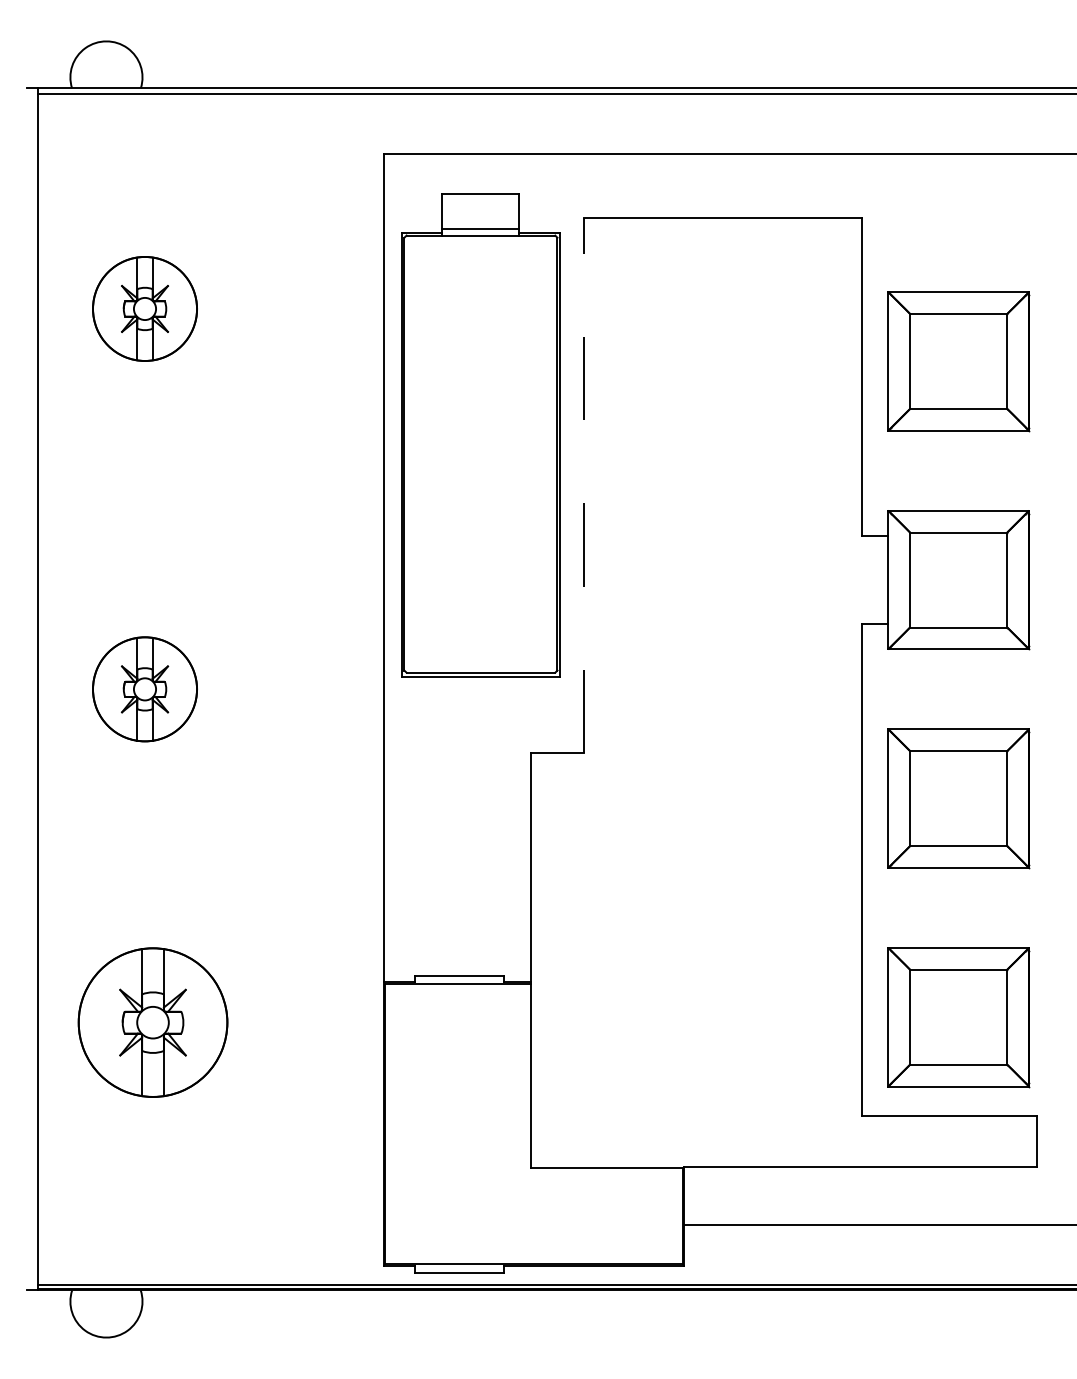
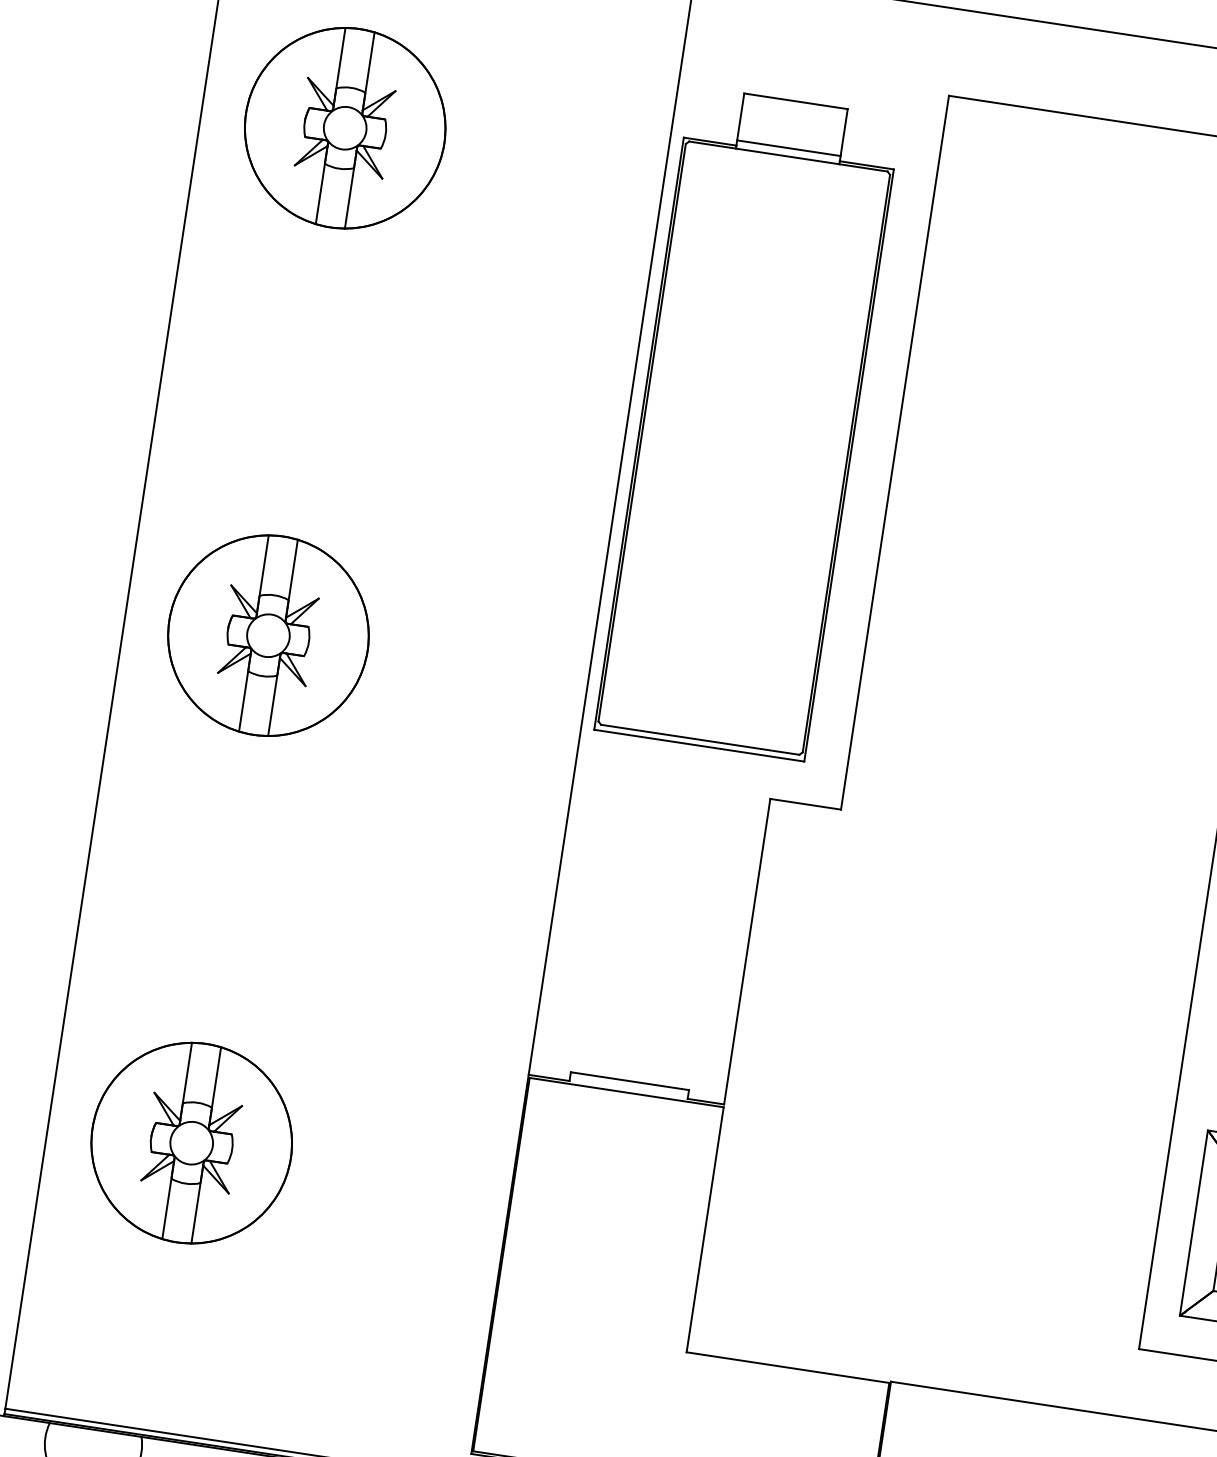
part: (144, 308) -> (344, 127), size x1.43
part: (480, 435) -> (747, 423), moved
line: (583, 485) -> (894, 452), dashed -> solid
part: (144, 689) -> (267, 635), size x1.43
part: (152, 1022) -> (191, 1142), moved

